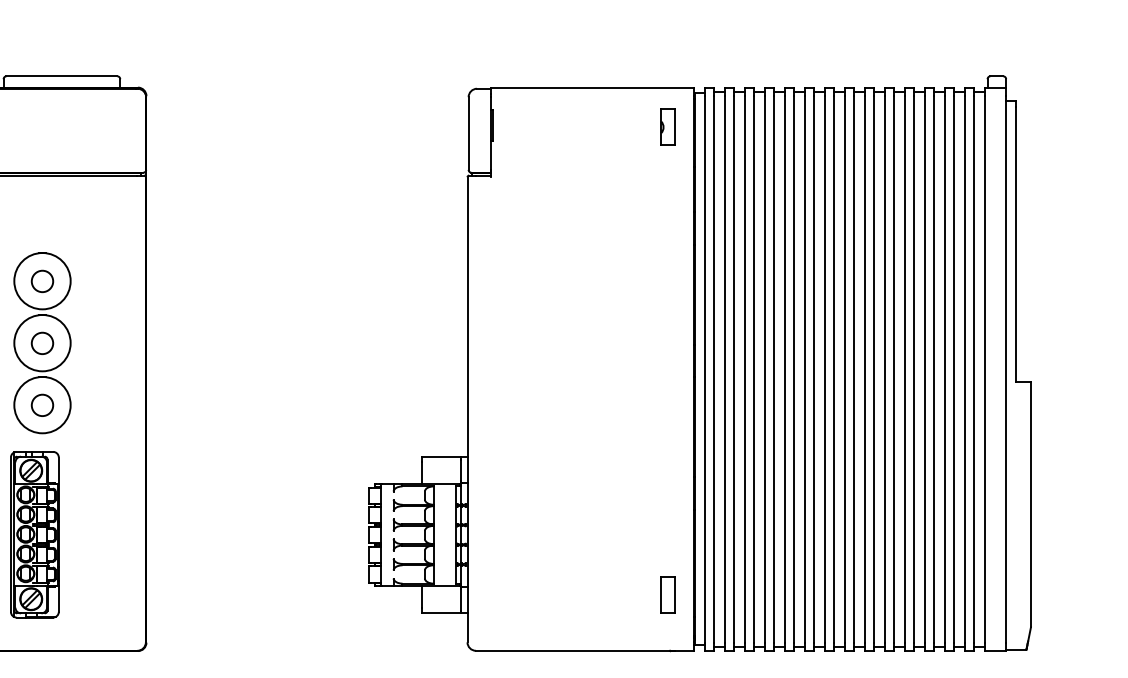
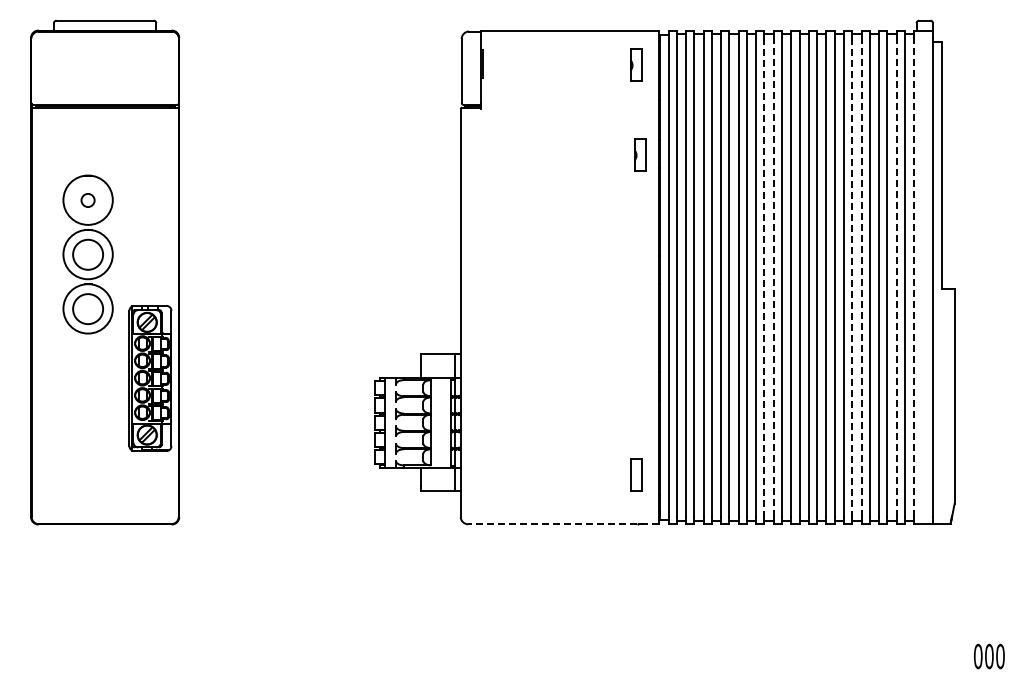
part: (672, 229) -> (640, 154), added
circle: (41, 281) -> (87, 200), size x0.7
circle: (41, 343) -> (87, 254), size x1.6
line: (814, 369) -> (764, 277), solid -> dashed
line: (824, 369) -> (773, 277), solid -> dashed
line: (914, 369) -> (852, 277), solid -> dashed
line: (924, 369) -> (861, 277), solid -> dashed
line: (964, 369) -> (896, 277), solid -> dashed
line: (985, 369) -> (914, 277), solid -> dashed
circle: (41, 404) -> (87, 308), size x1.6
part: (34, 534) -> (150, 378), moved
line: (584, 651) -> (563, 524), solid -> dashed

